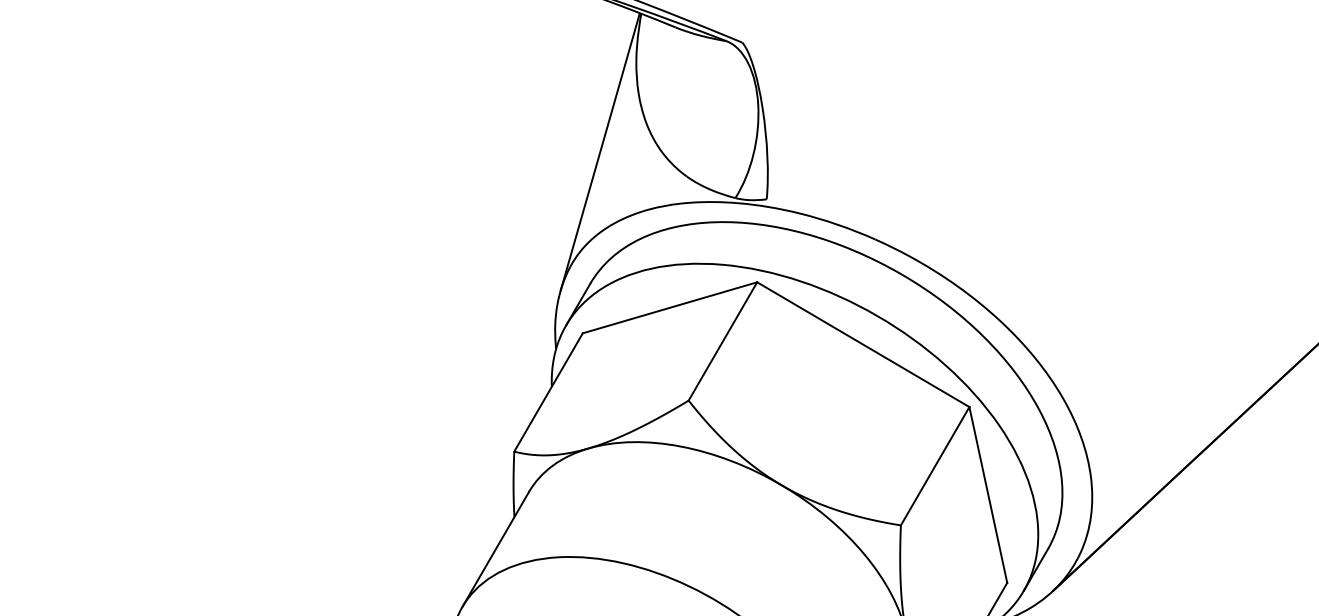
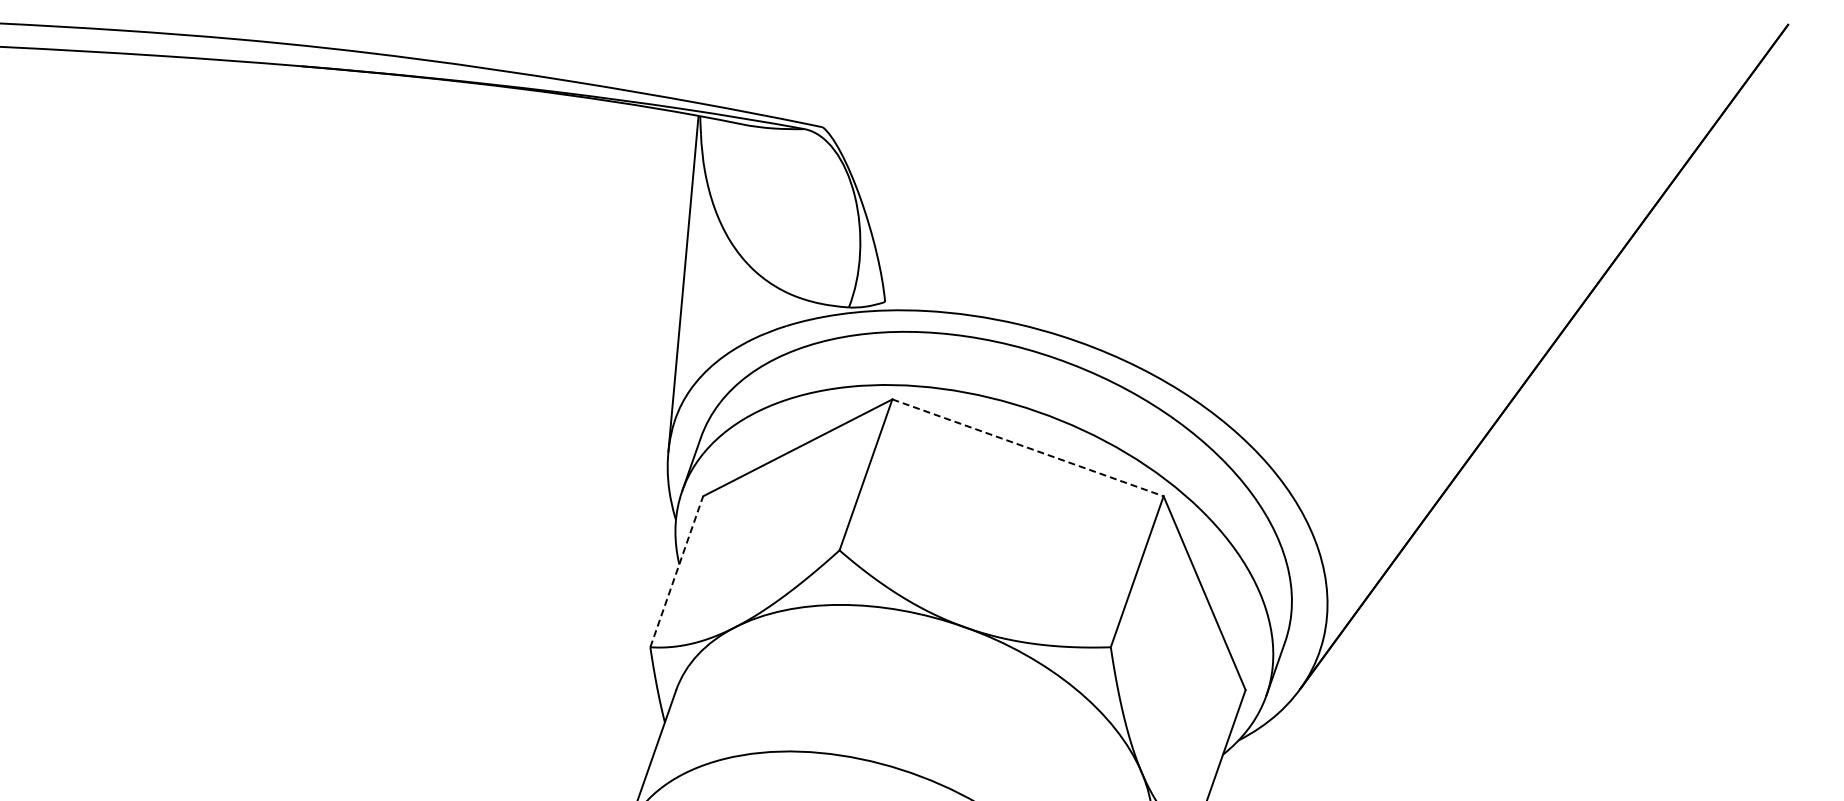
line: (863, 345) -> (1028, 448), solid -> dashed
line: (548, 392) -> (676, 571), solid -> dashed

